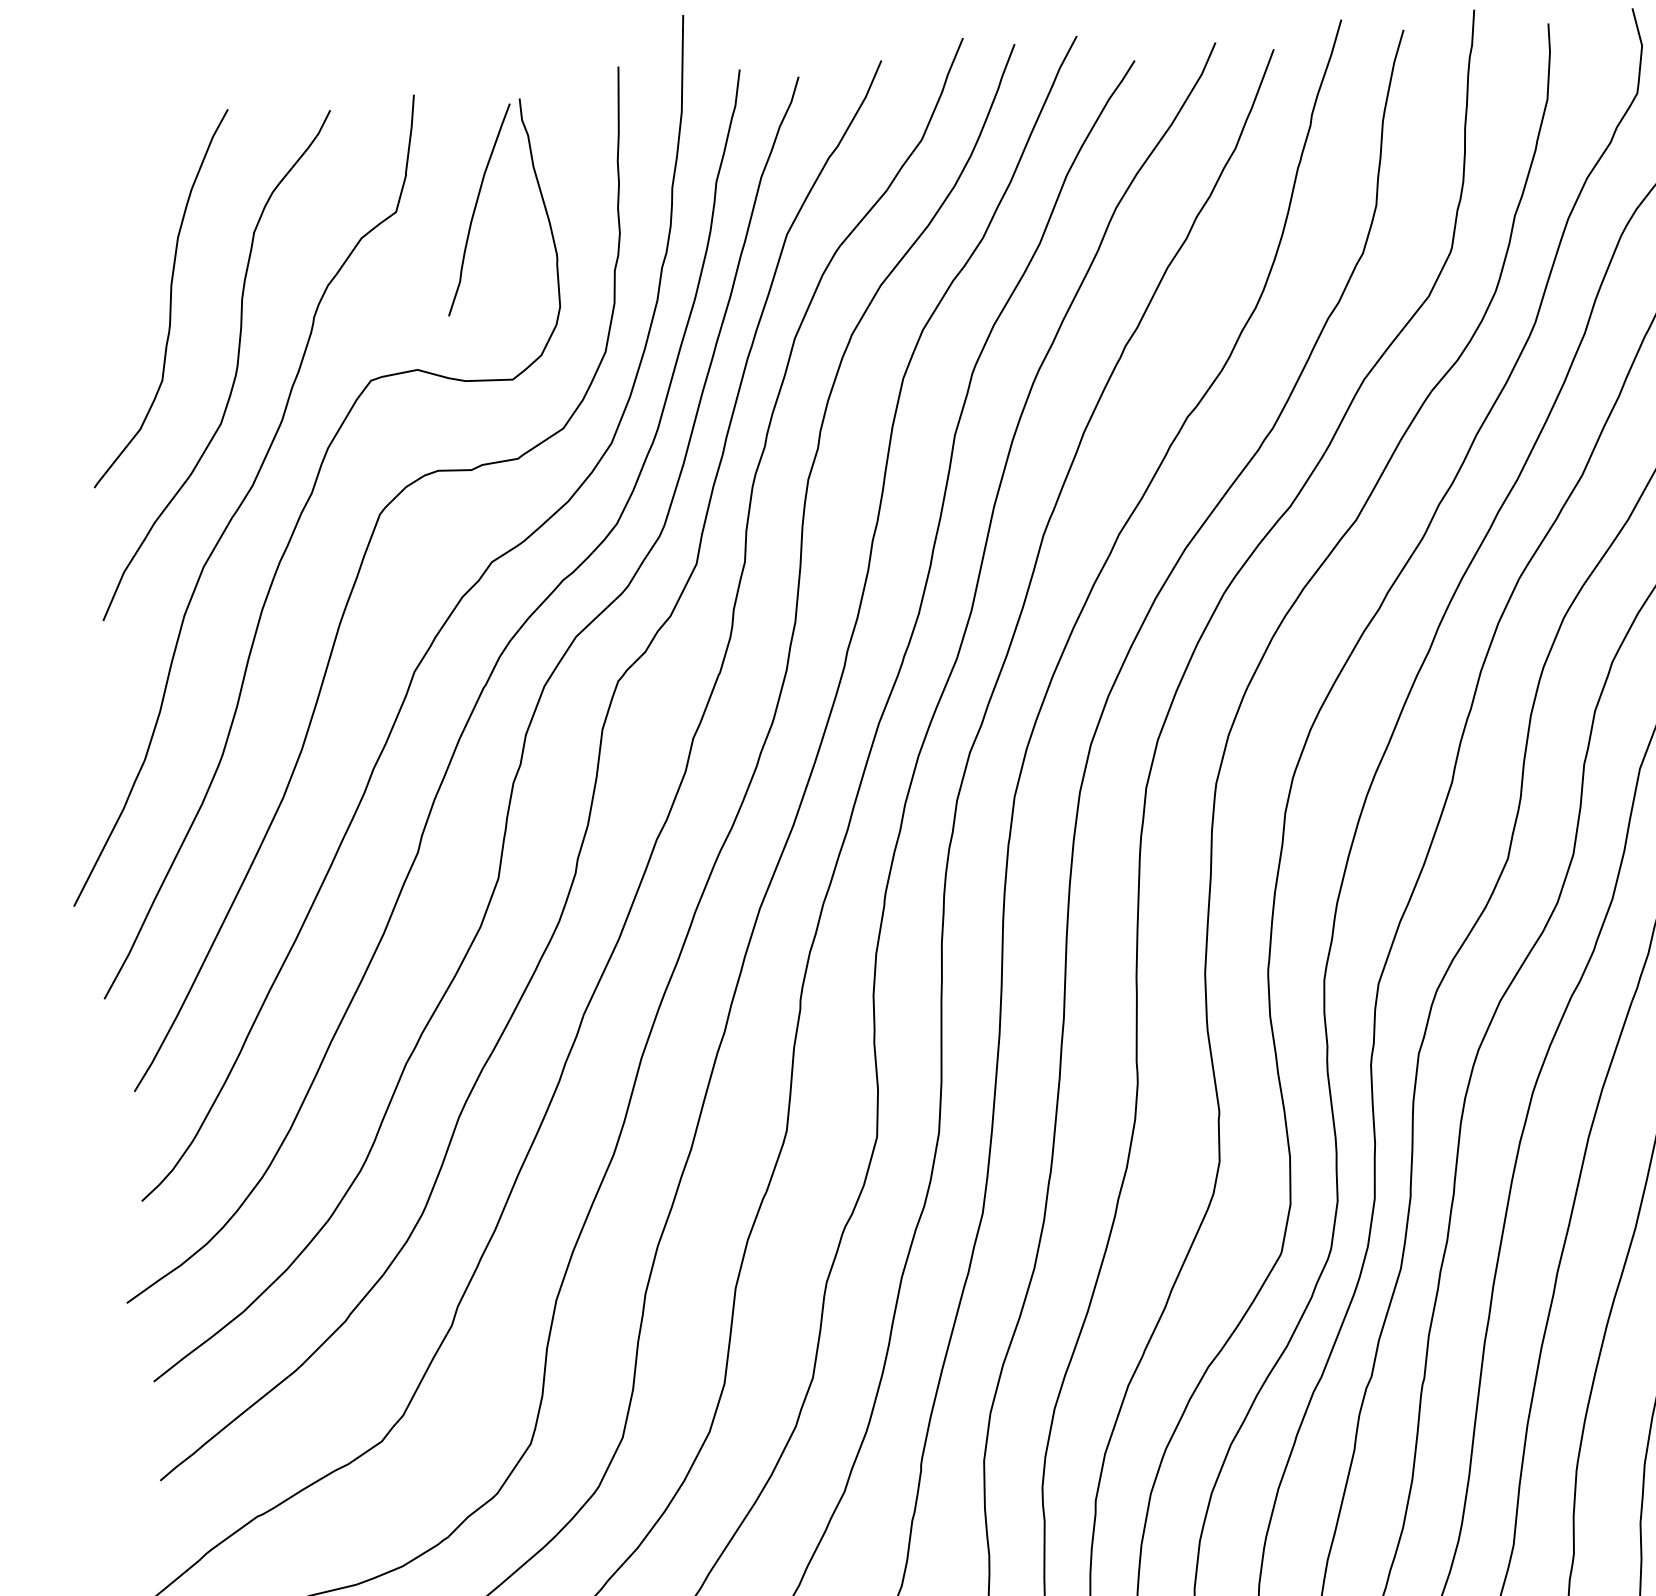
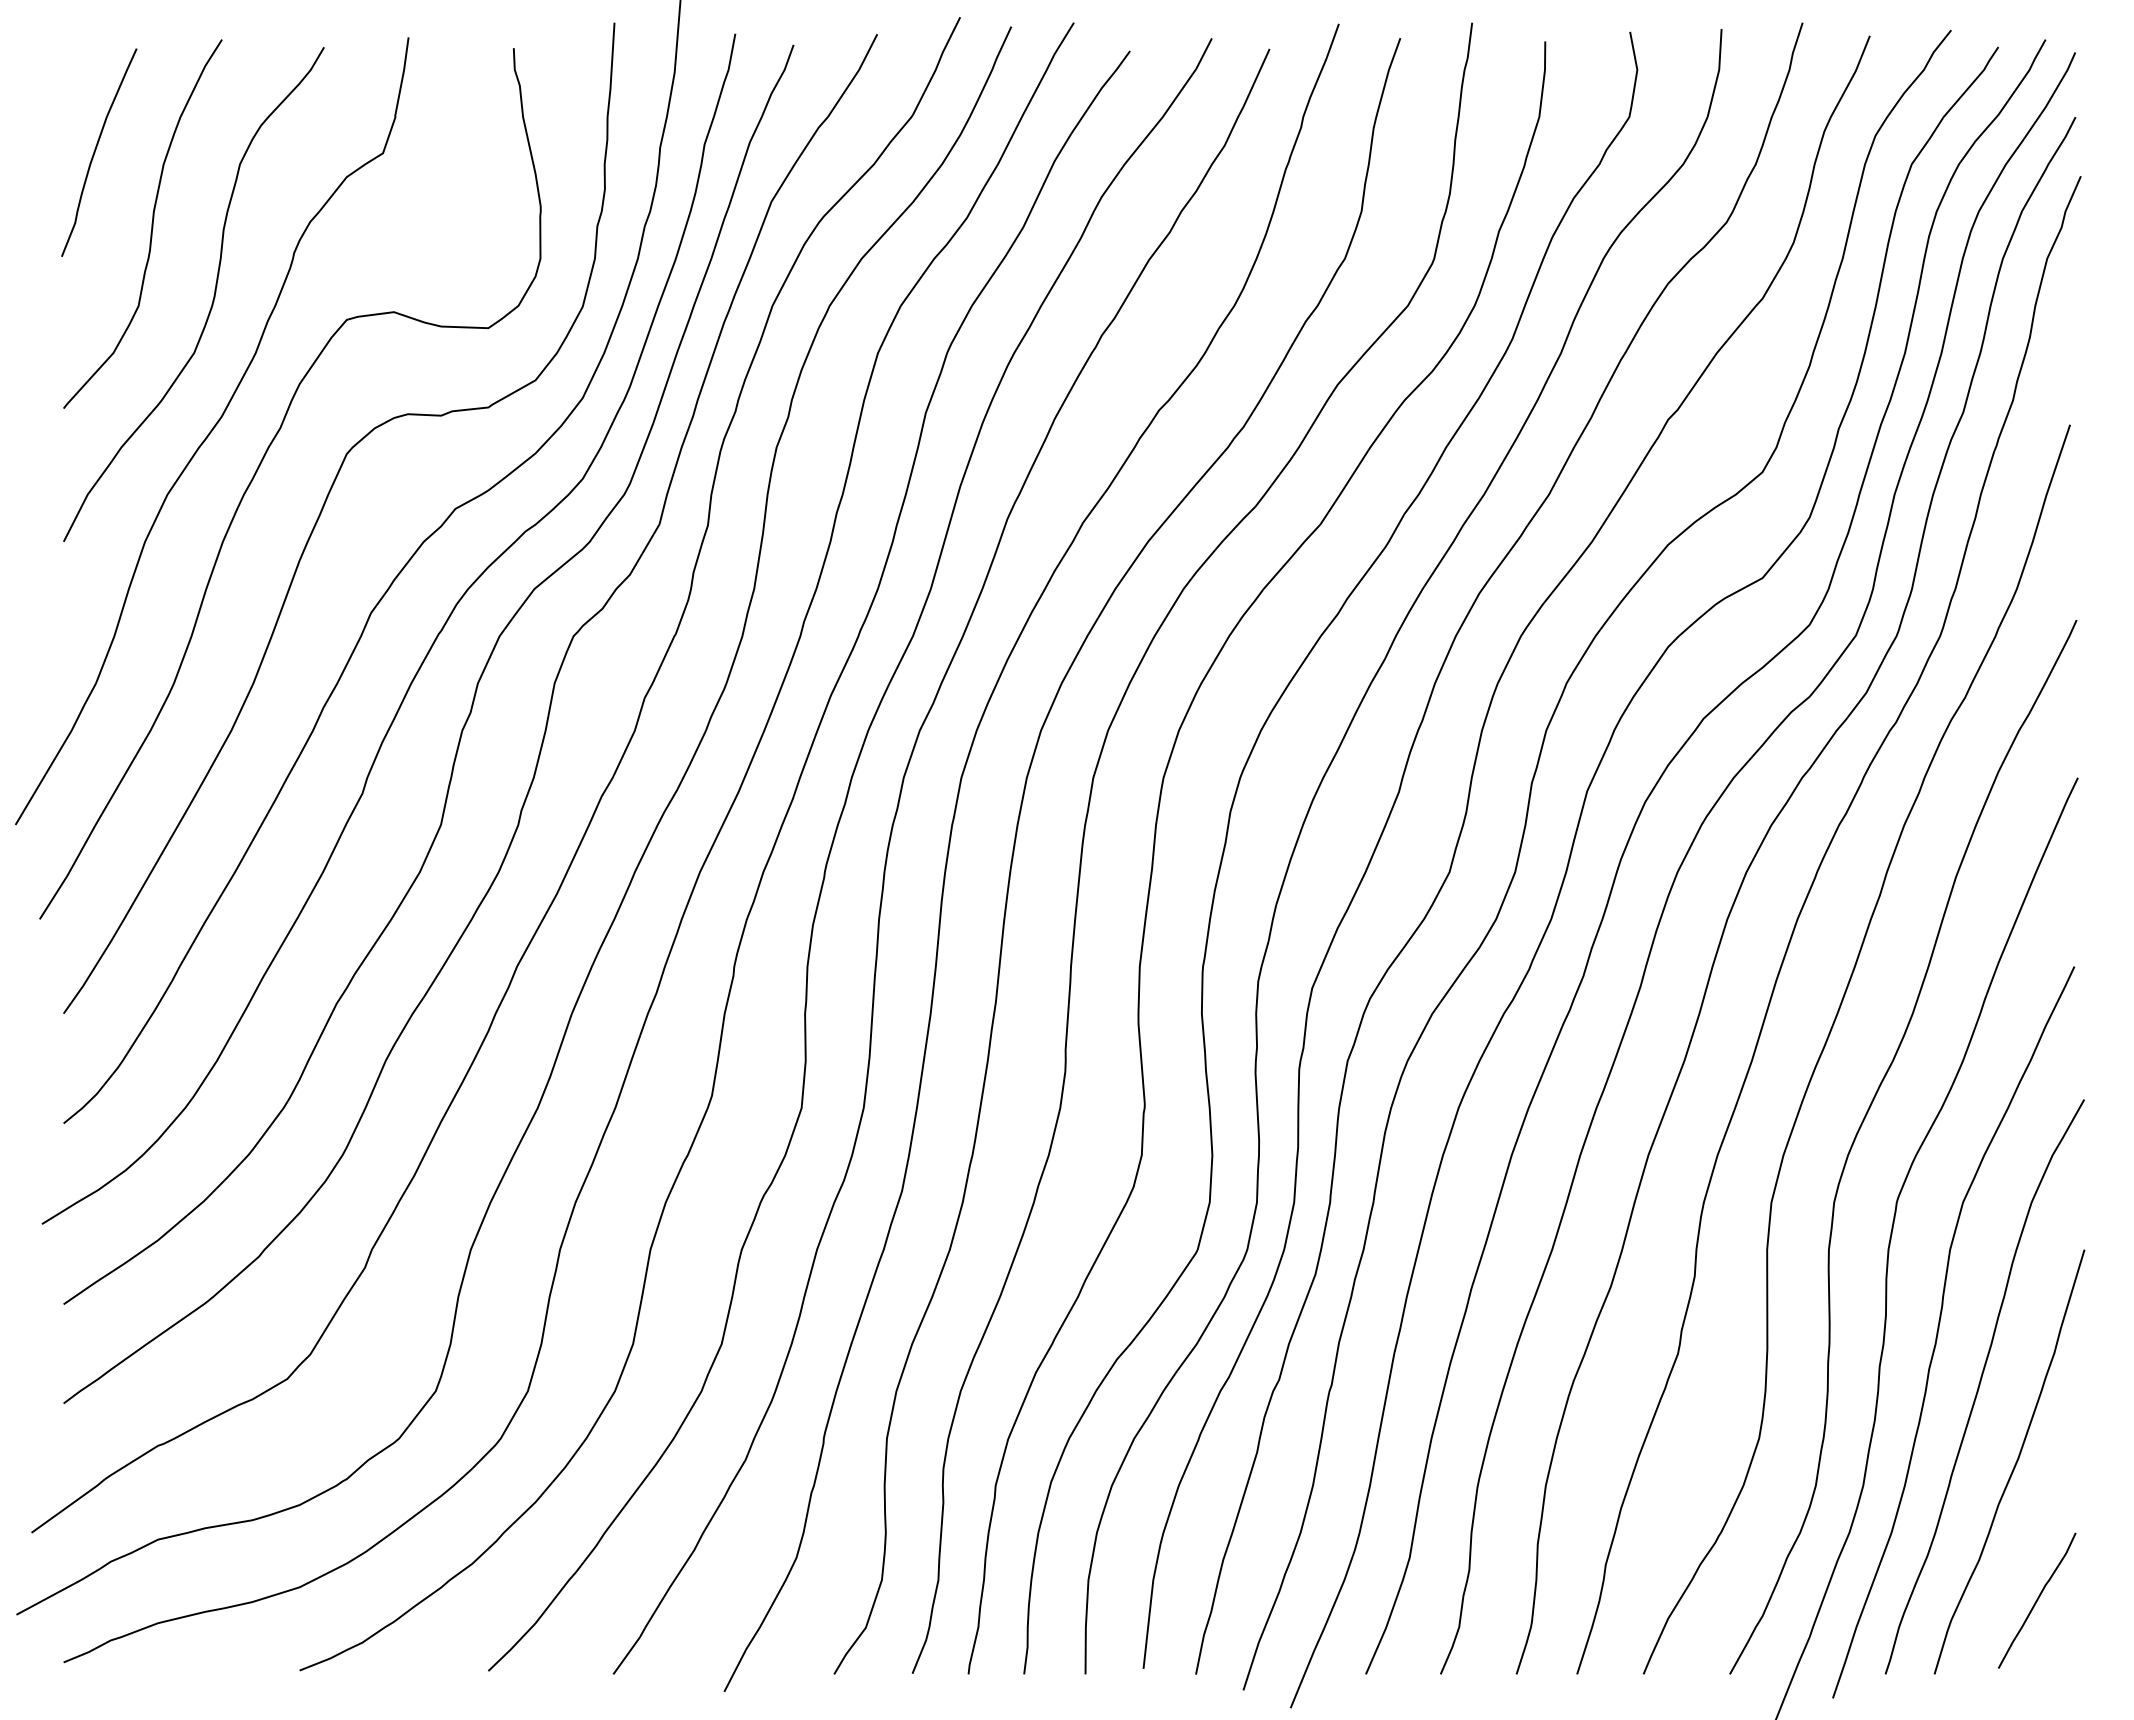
curve: (476, 207) -> (96, 150), moved

